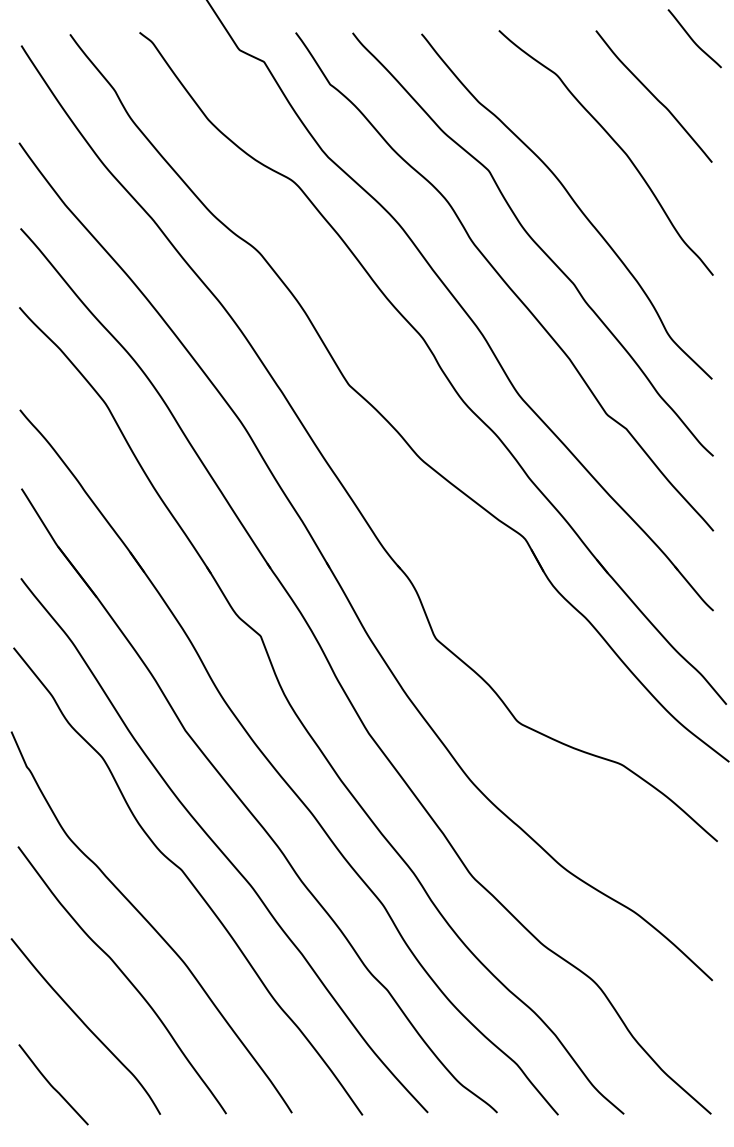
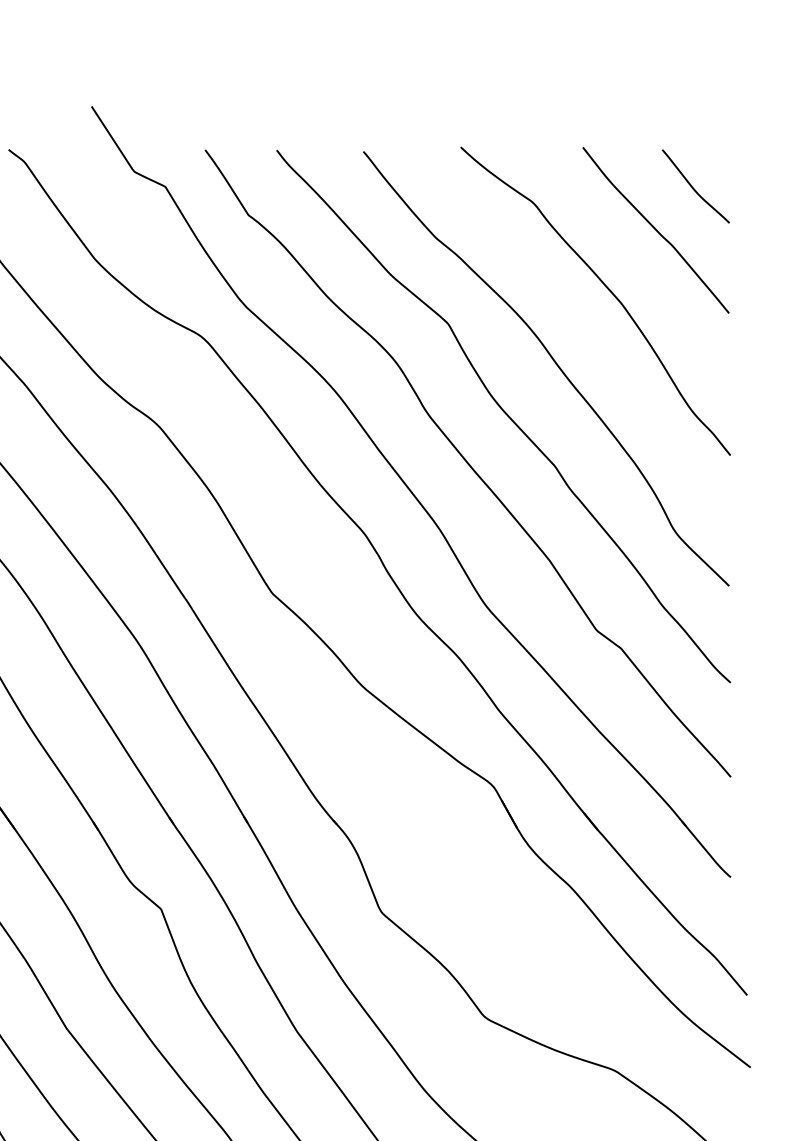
curve: (693, 39) -> (694, 187), moved

